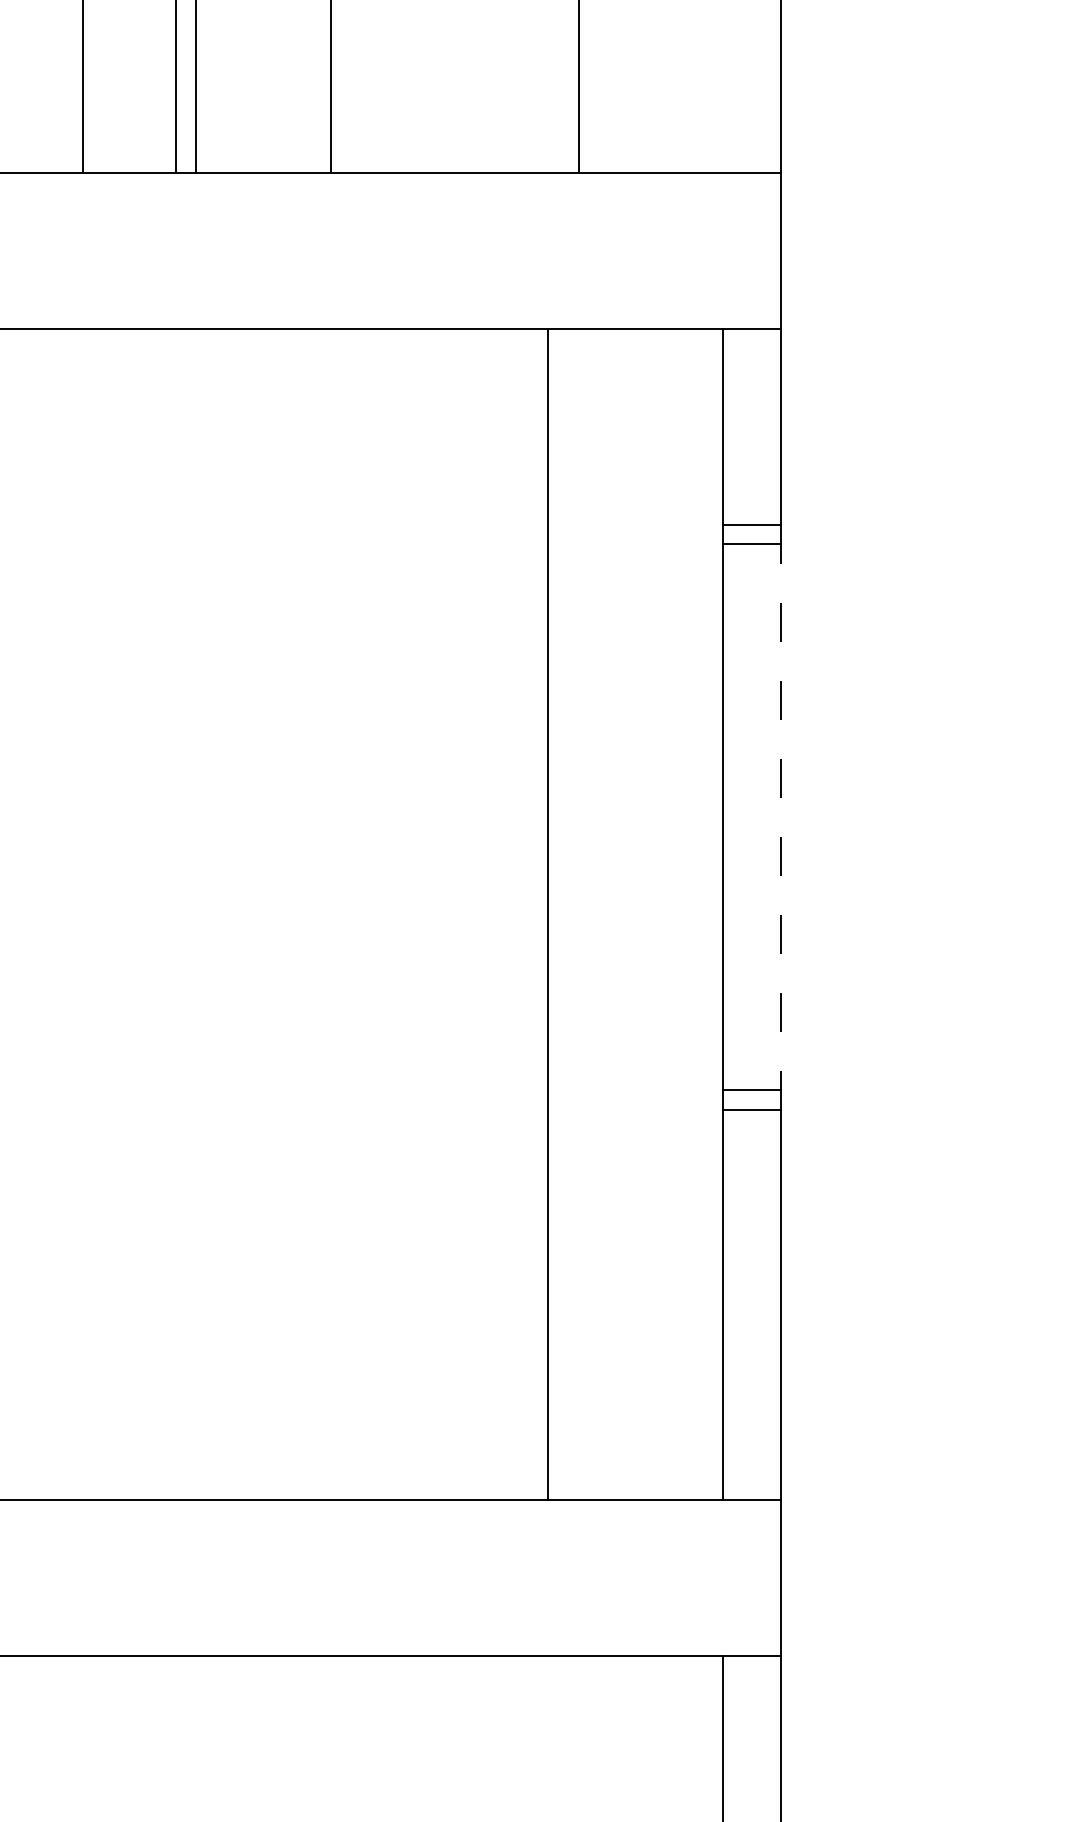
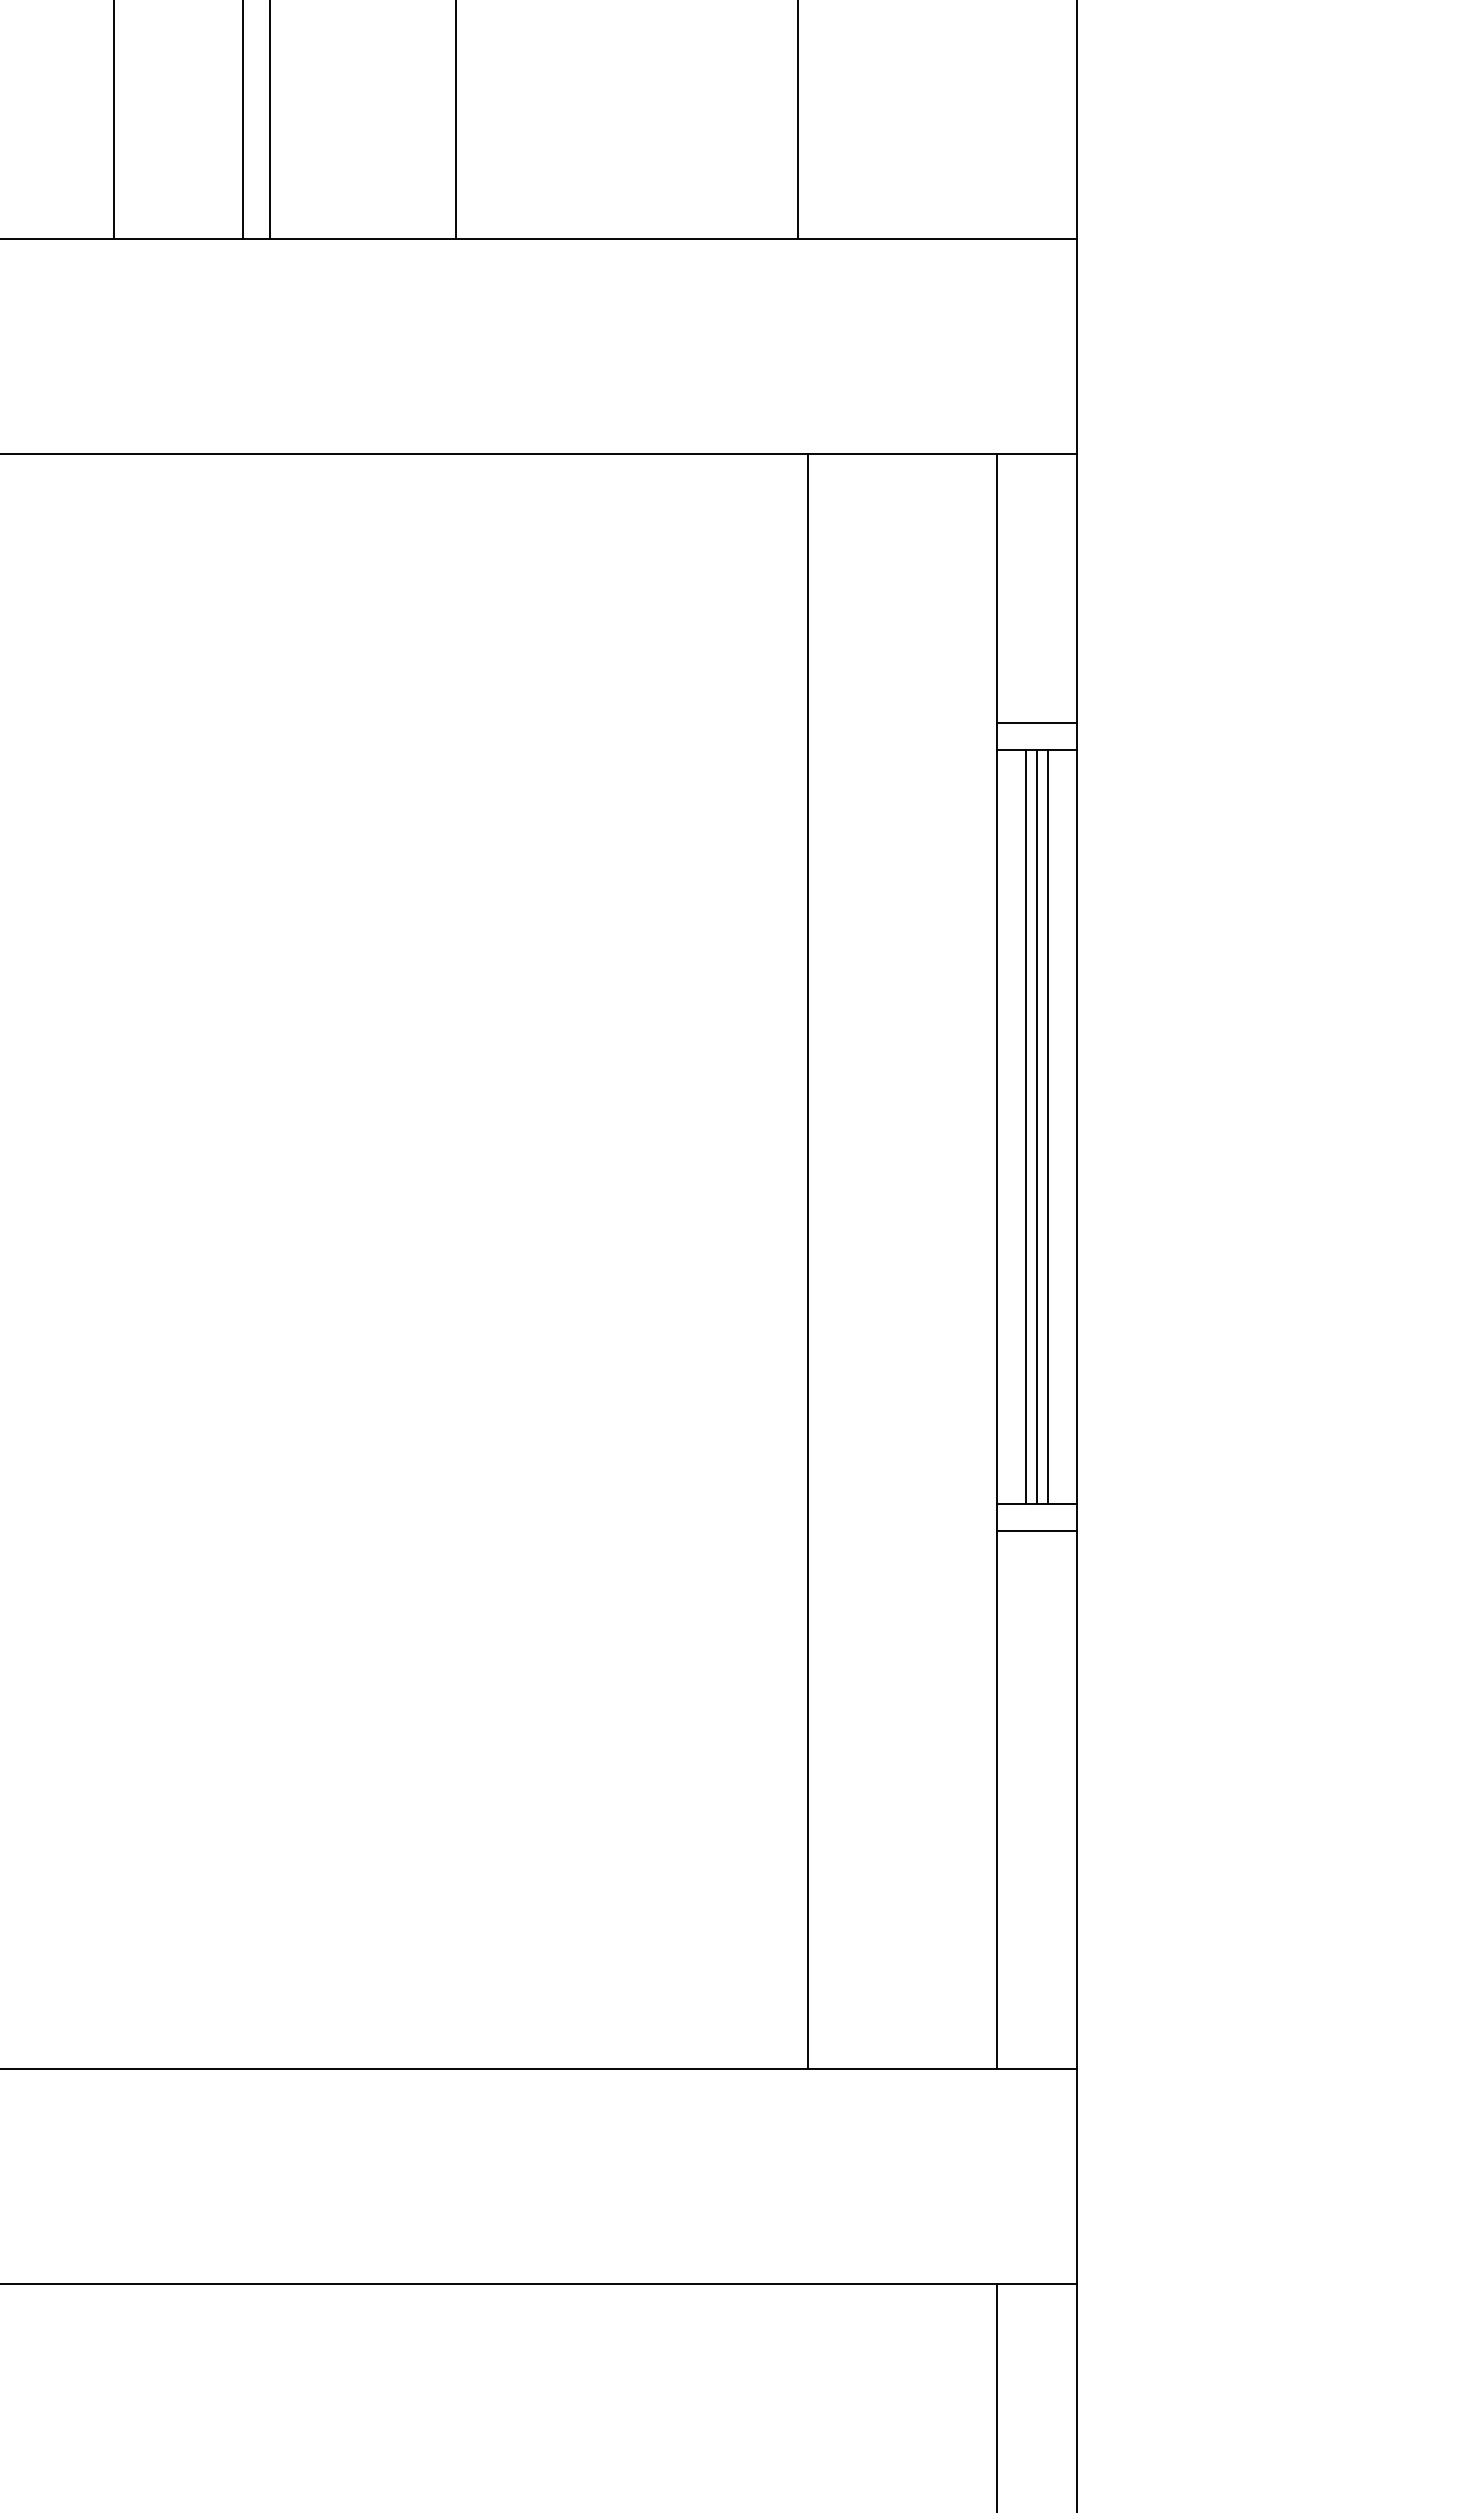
line: (744, 816) -> (1026, 1126), added
line: (752, 816) -> (1037, 1126), added
line: (759, 816) -> (1047, 1126), added
line: (781, 817) -> (1077, 1127), dashed -> solid
line: (547, 914) -> (808, 1261), moved

